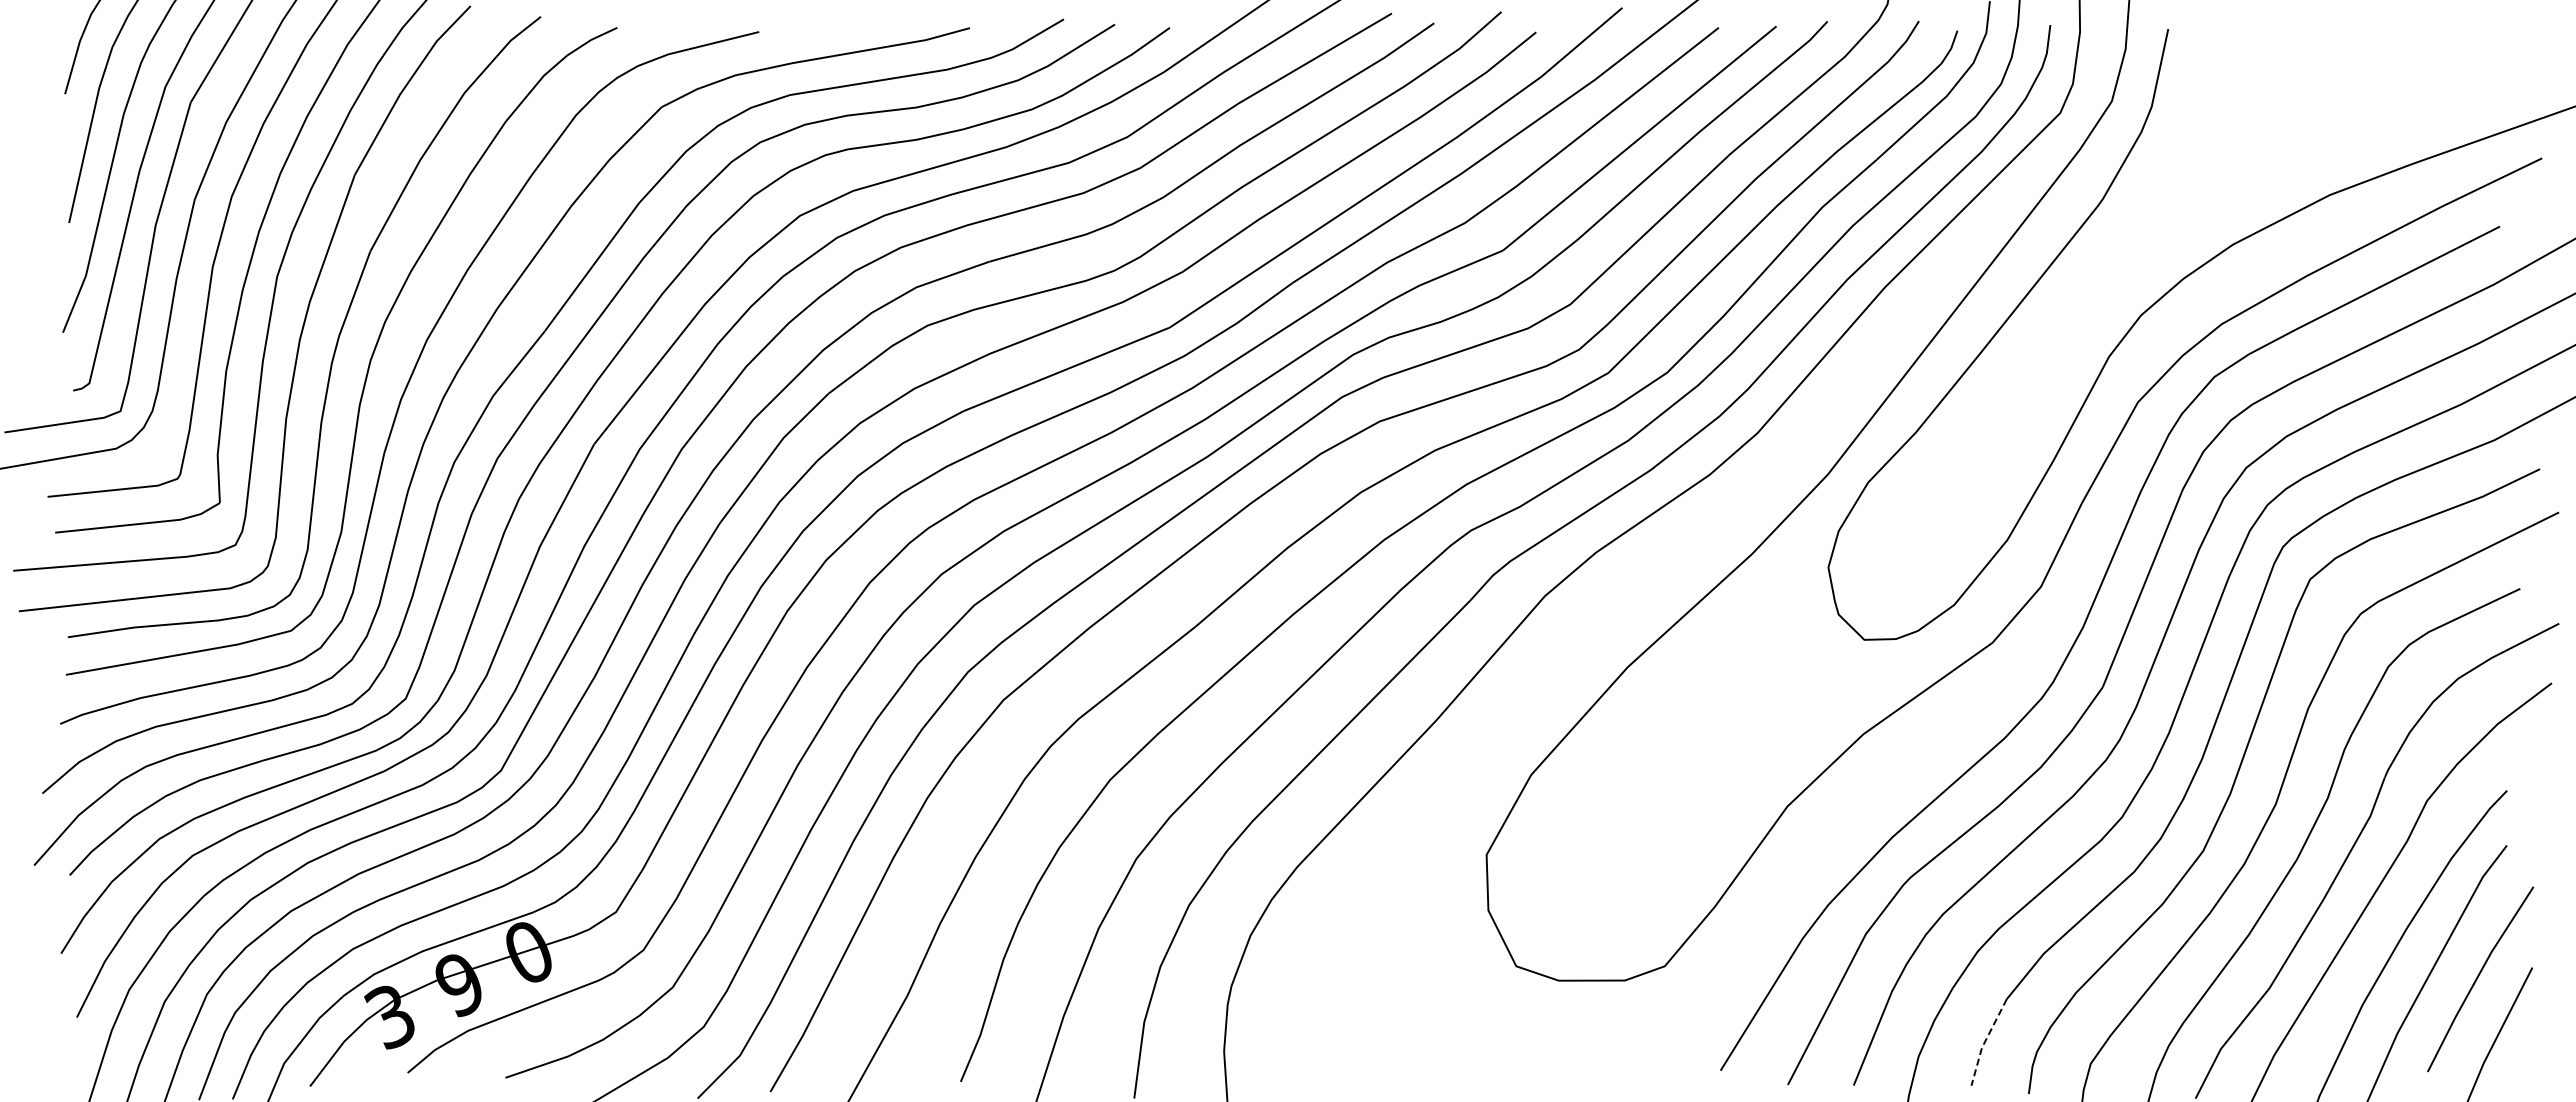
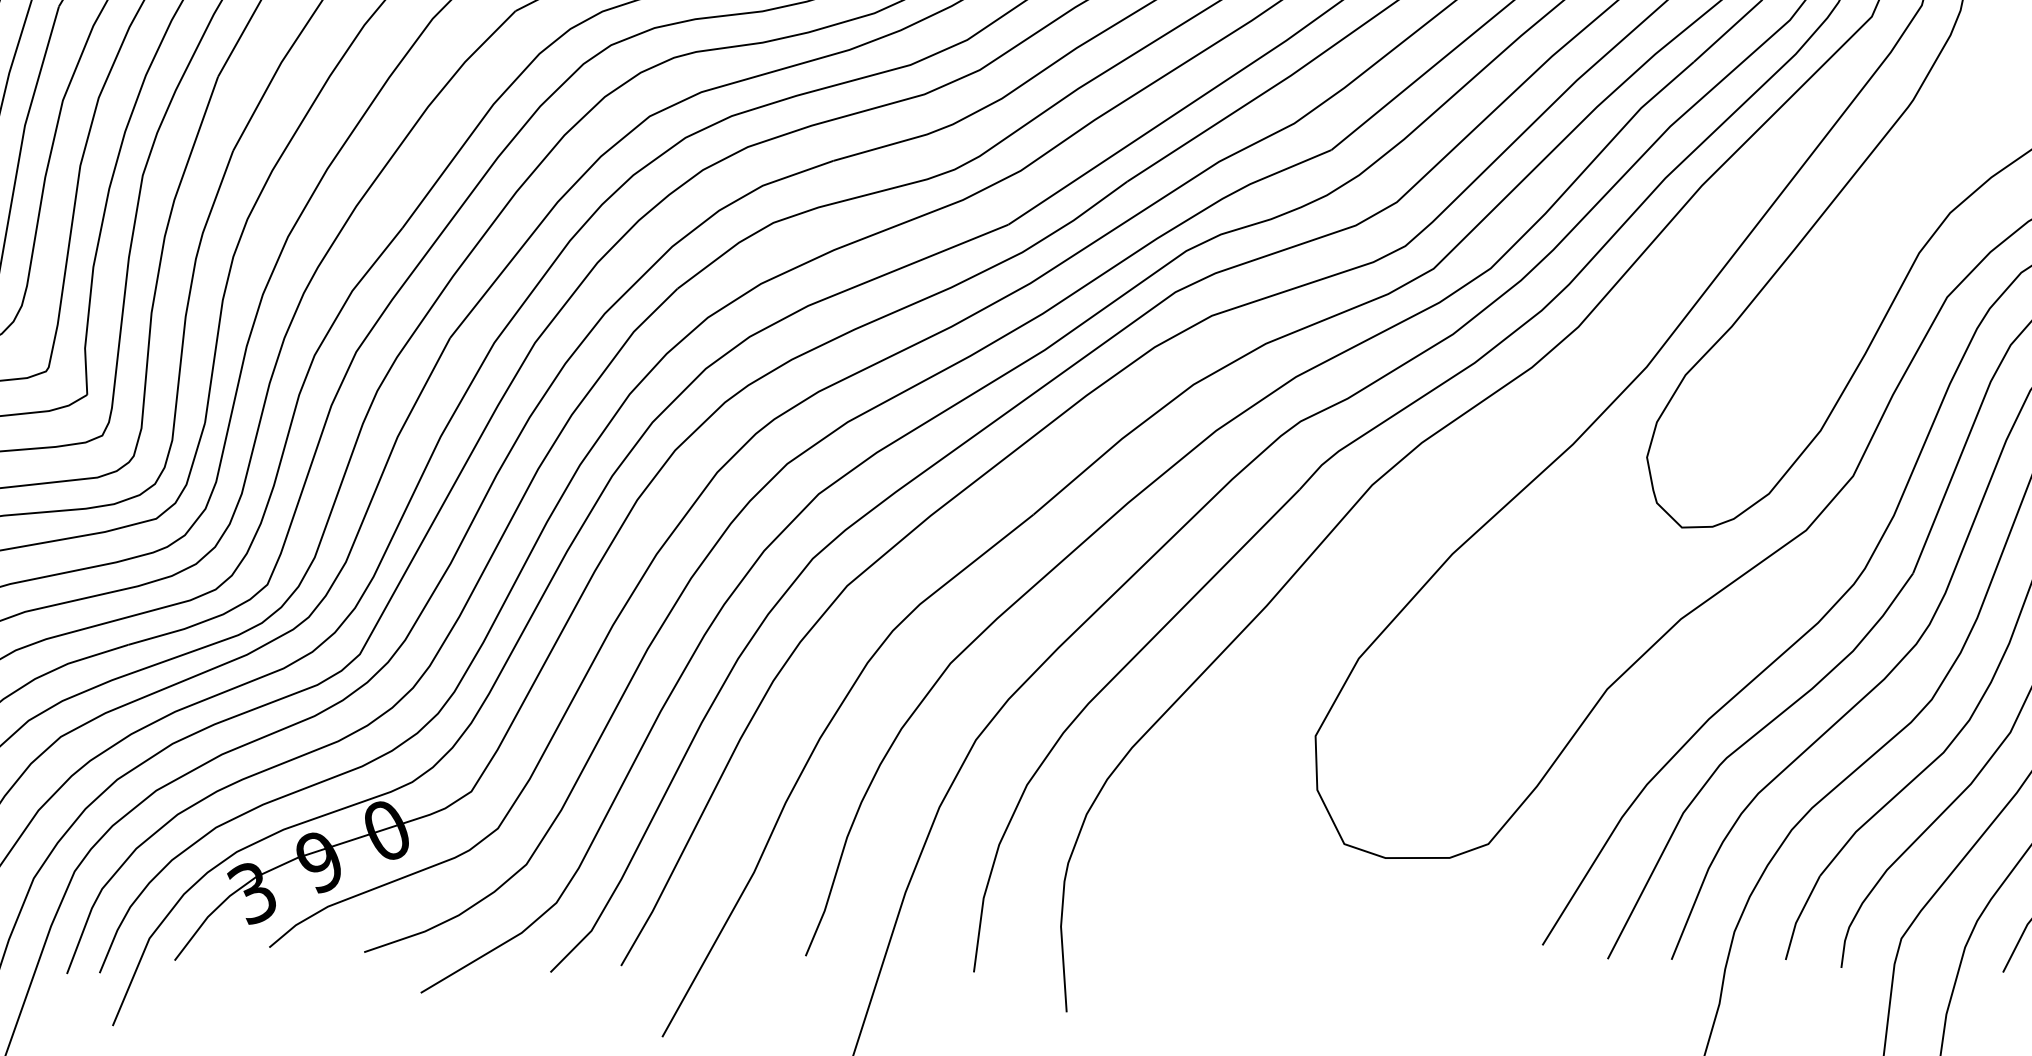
line: (1985, 1041) -> (1799, 917), dashed -> solid

